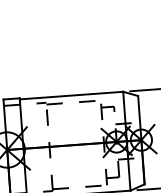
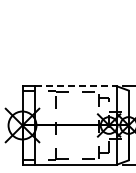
line: (71, 95) -> (76, 86), solid -> dashed

